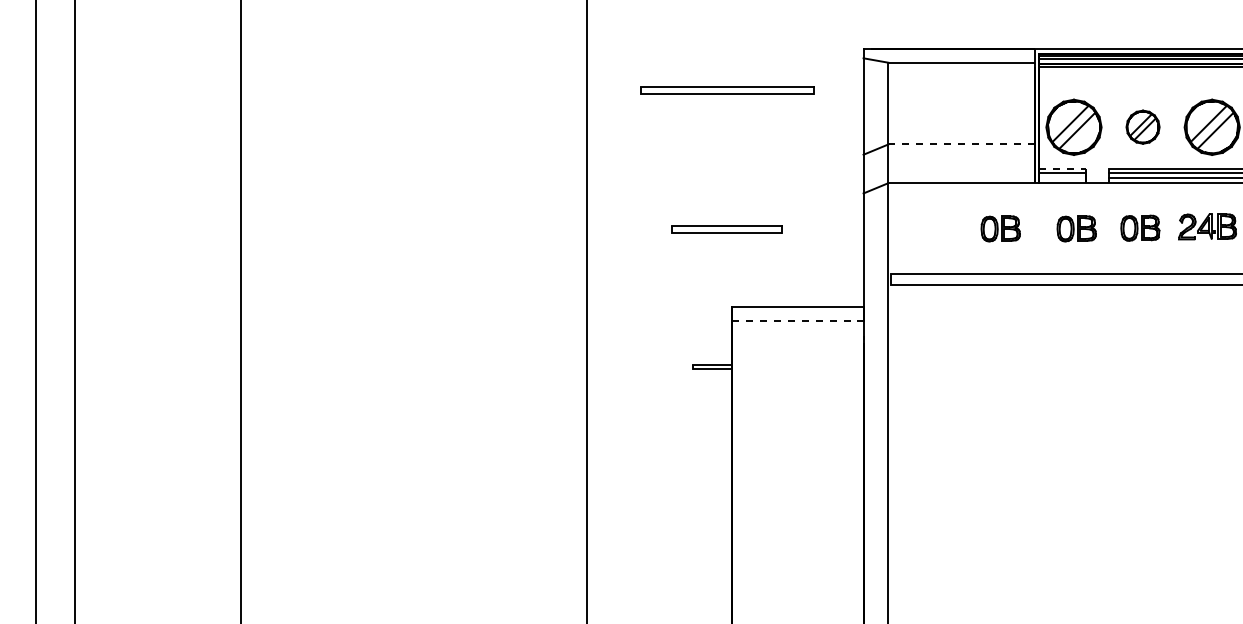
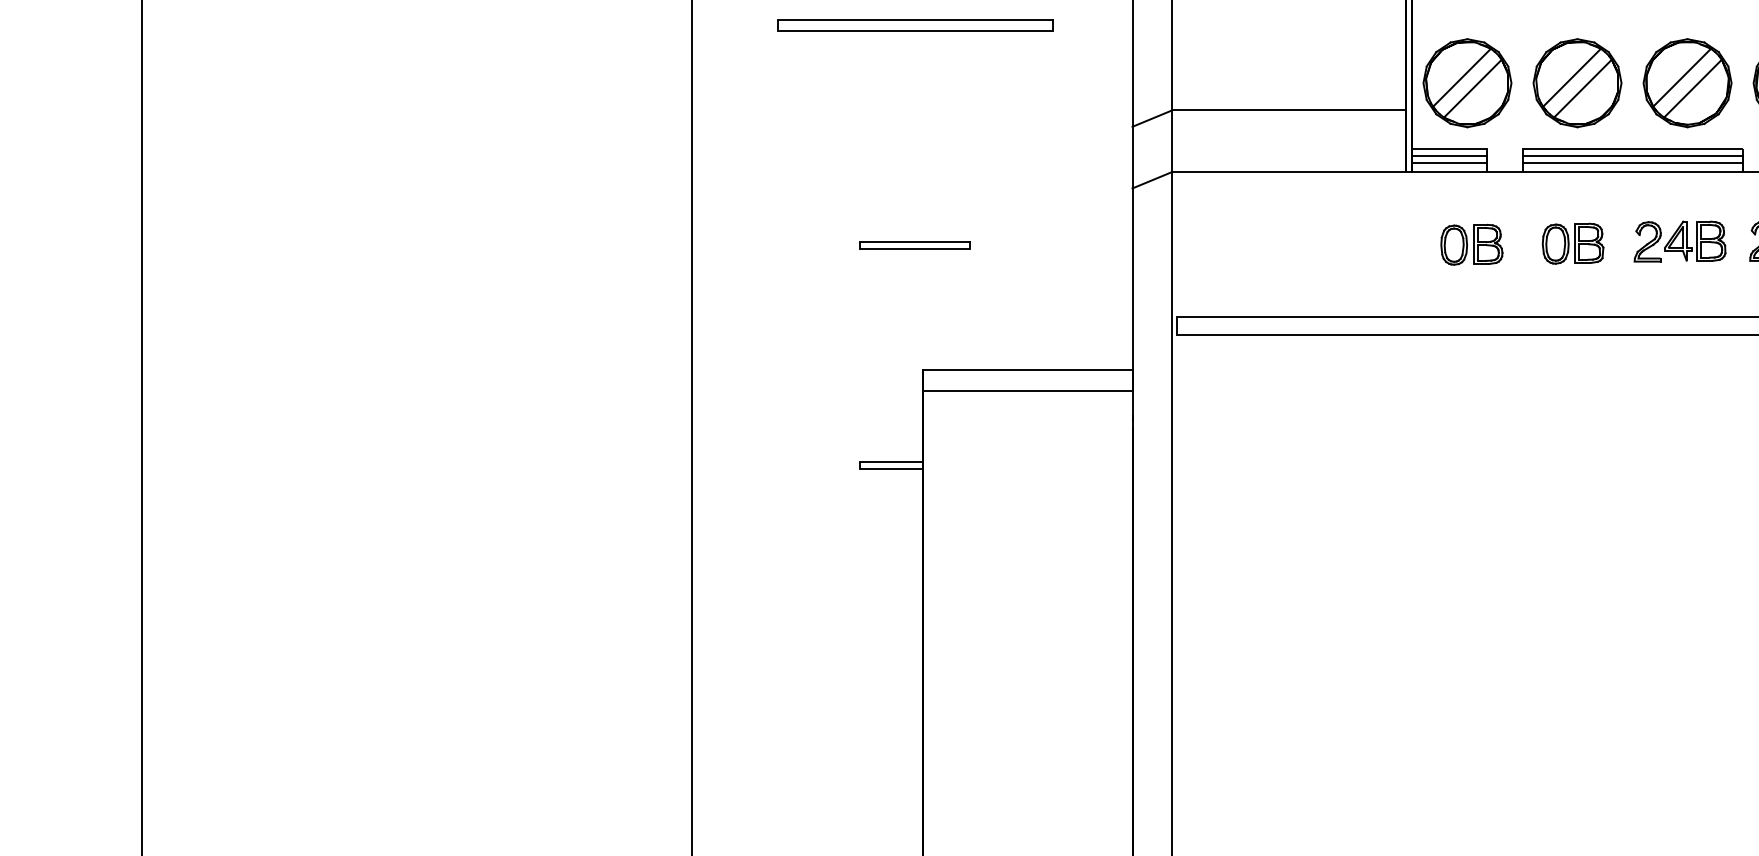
part: (1142, 126) -> (1576, 81), size x1.67
line: (962, 144) -> (1289, 110), dashed -> solid
line: (1062, 168) -> (1449, 148), dashed -> solid
line: (1062, 177) -> (1449, 163), added
part: (727, 228) -> (915, 244), size x0.62
part: (1000, 228) -> (1350, 244), removed
line: (797, 320) -> (1027, 390), dashed -> solid

